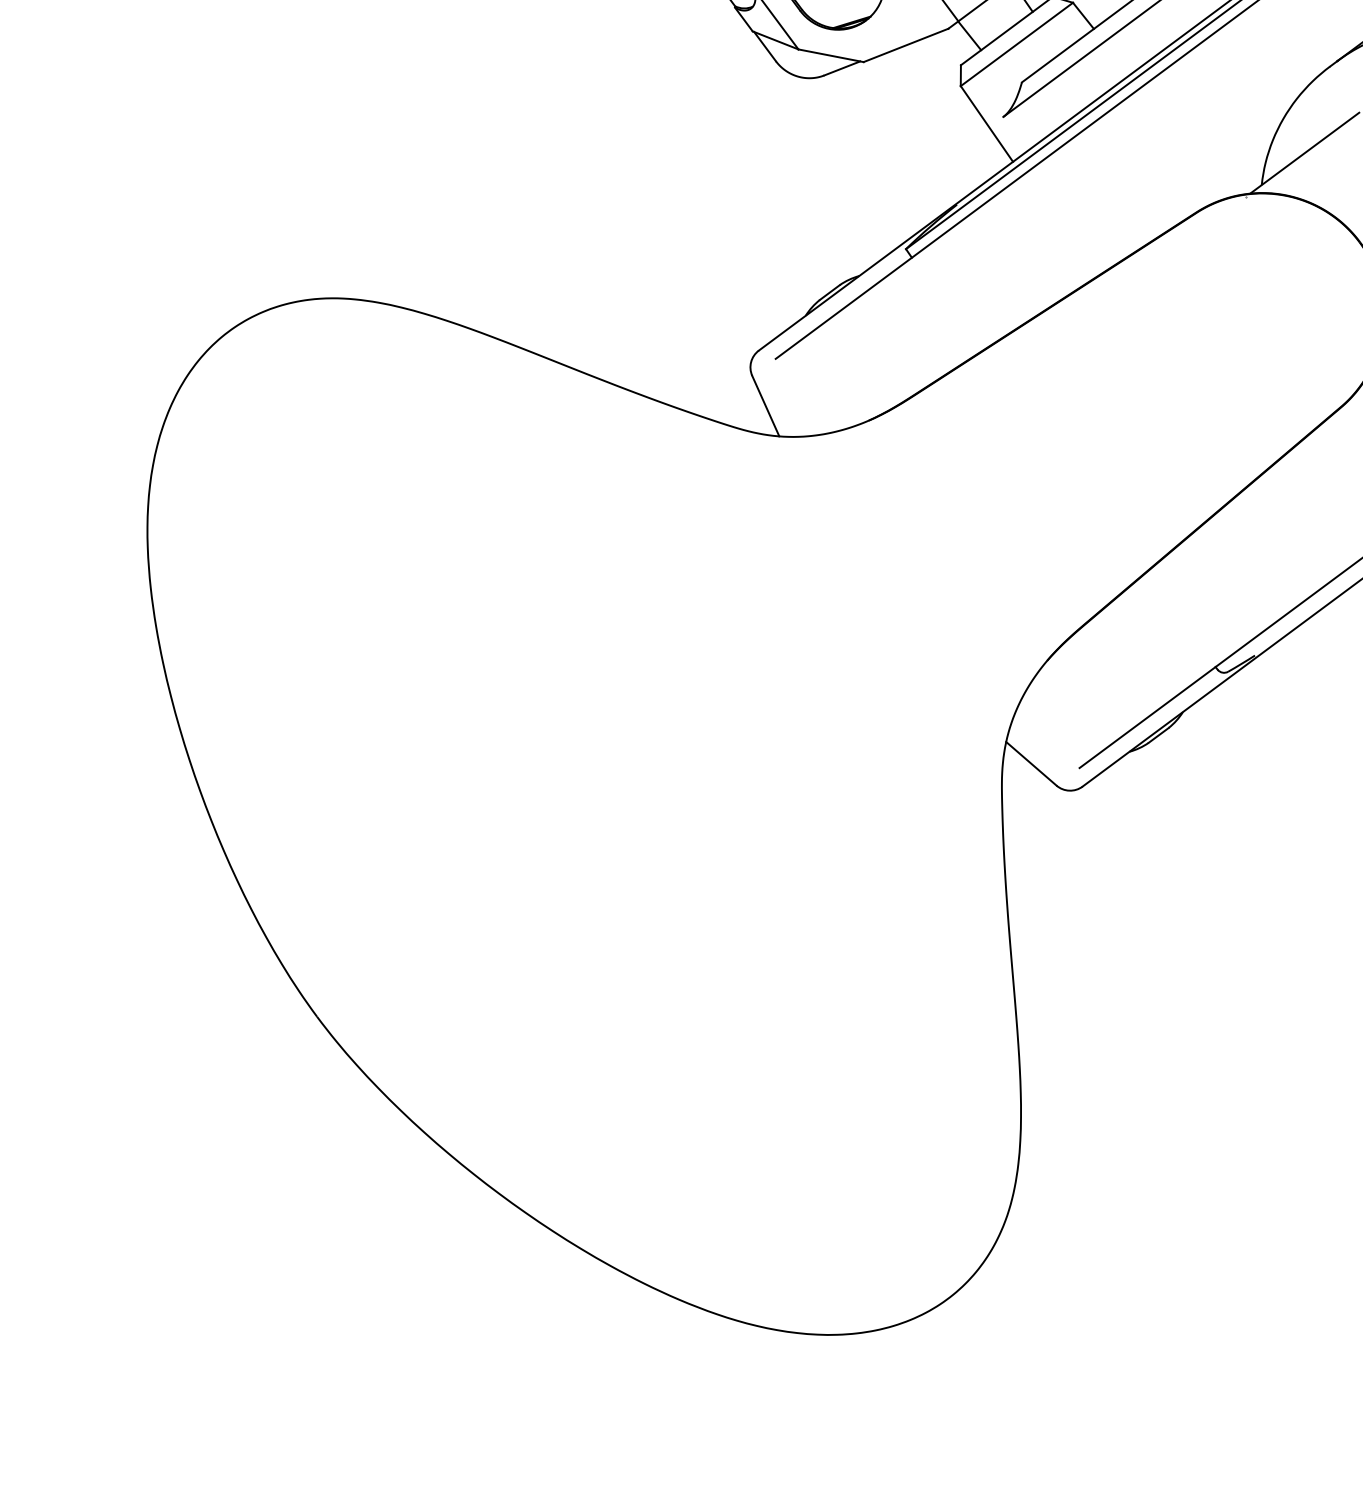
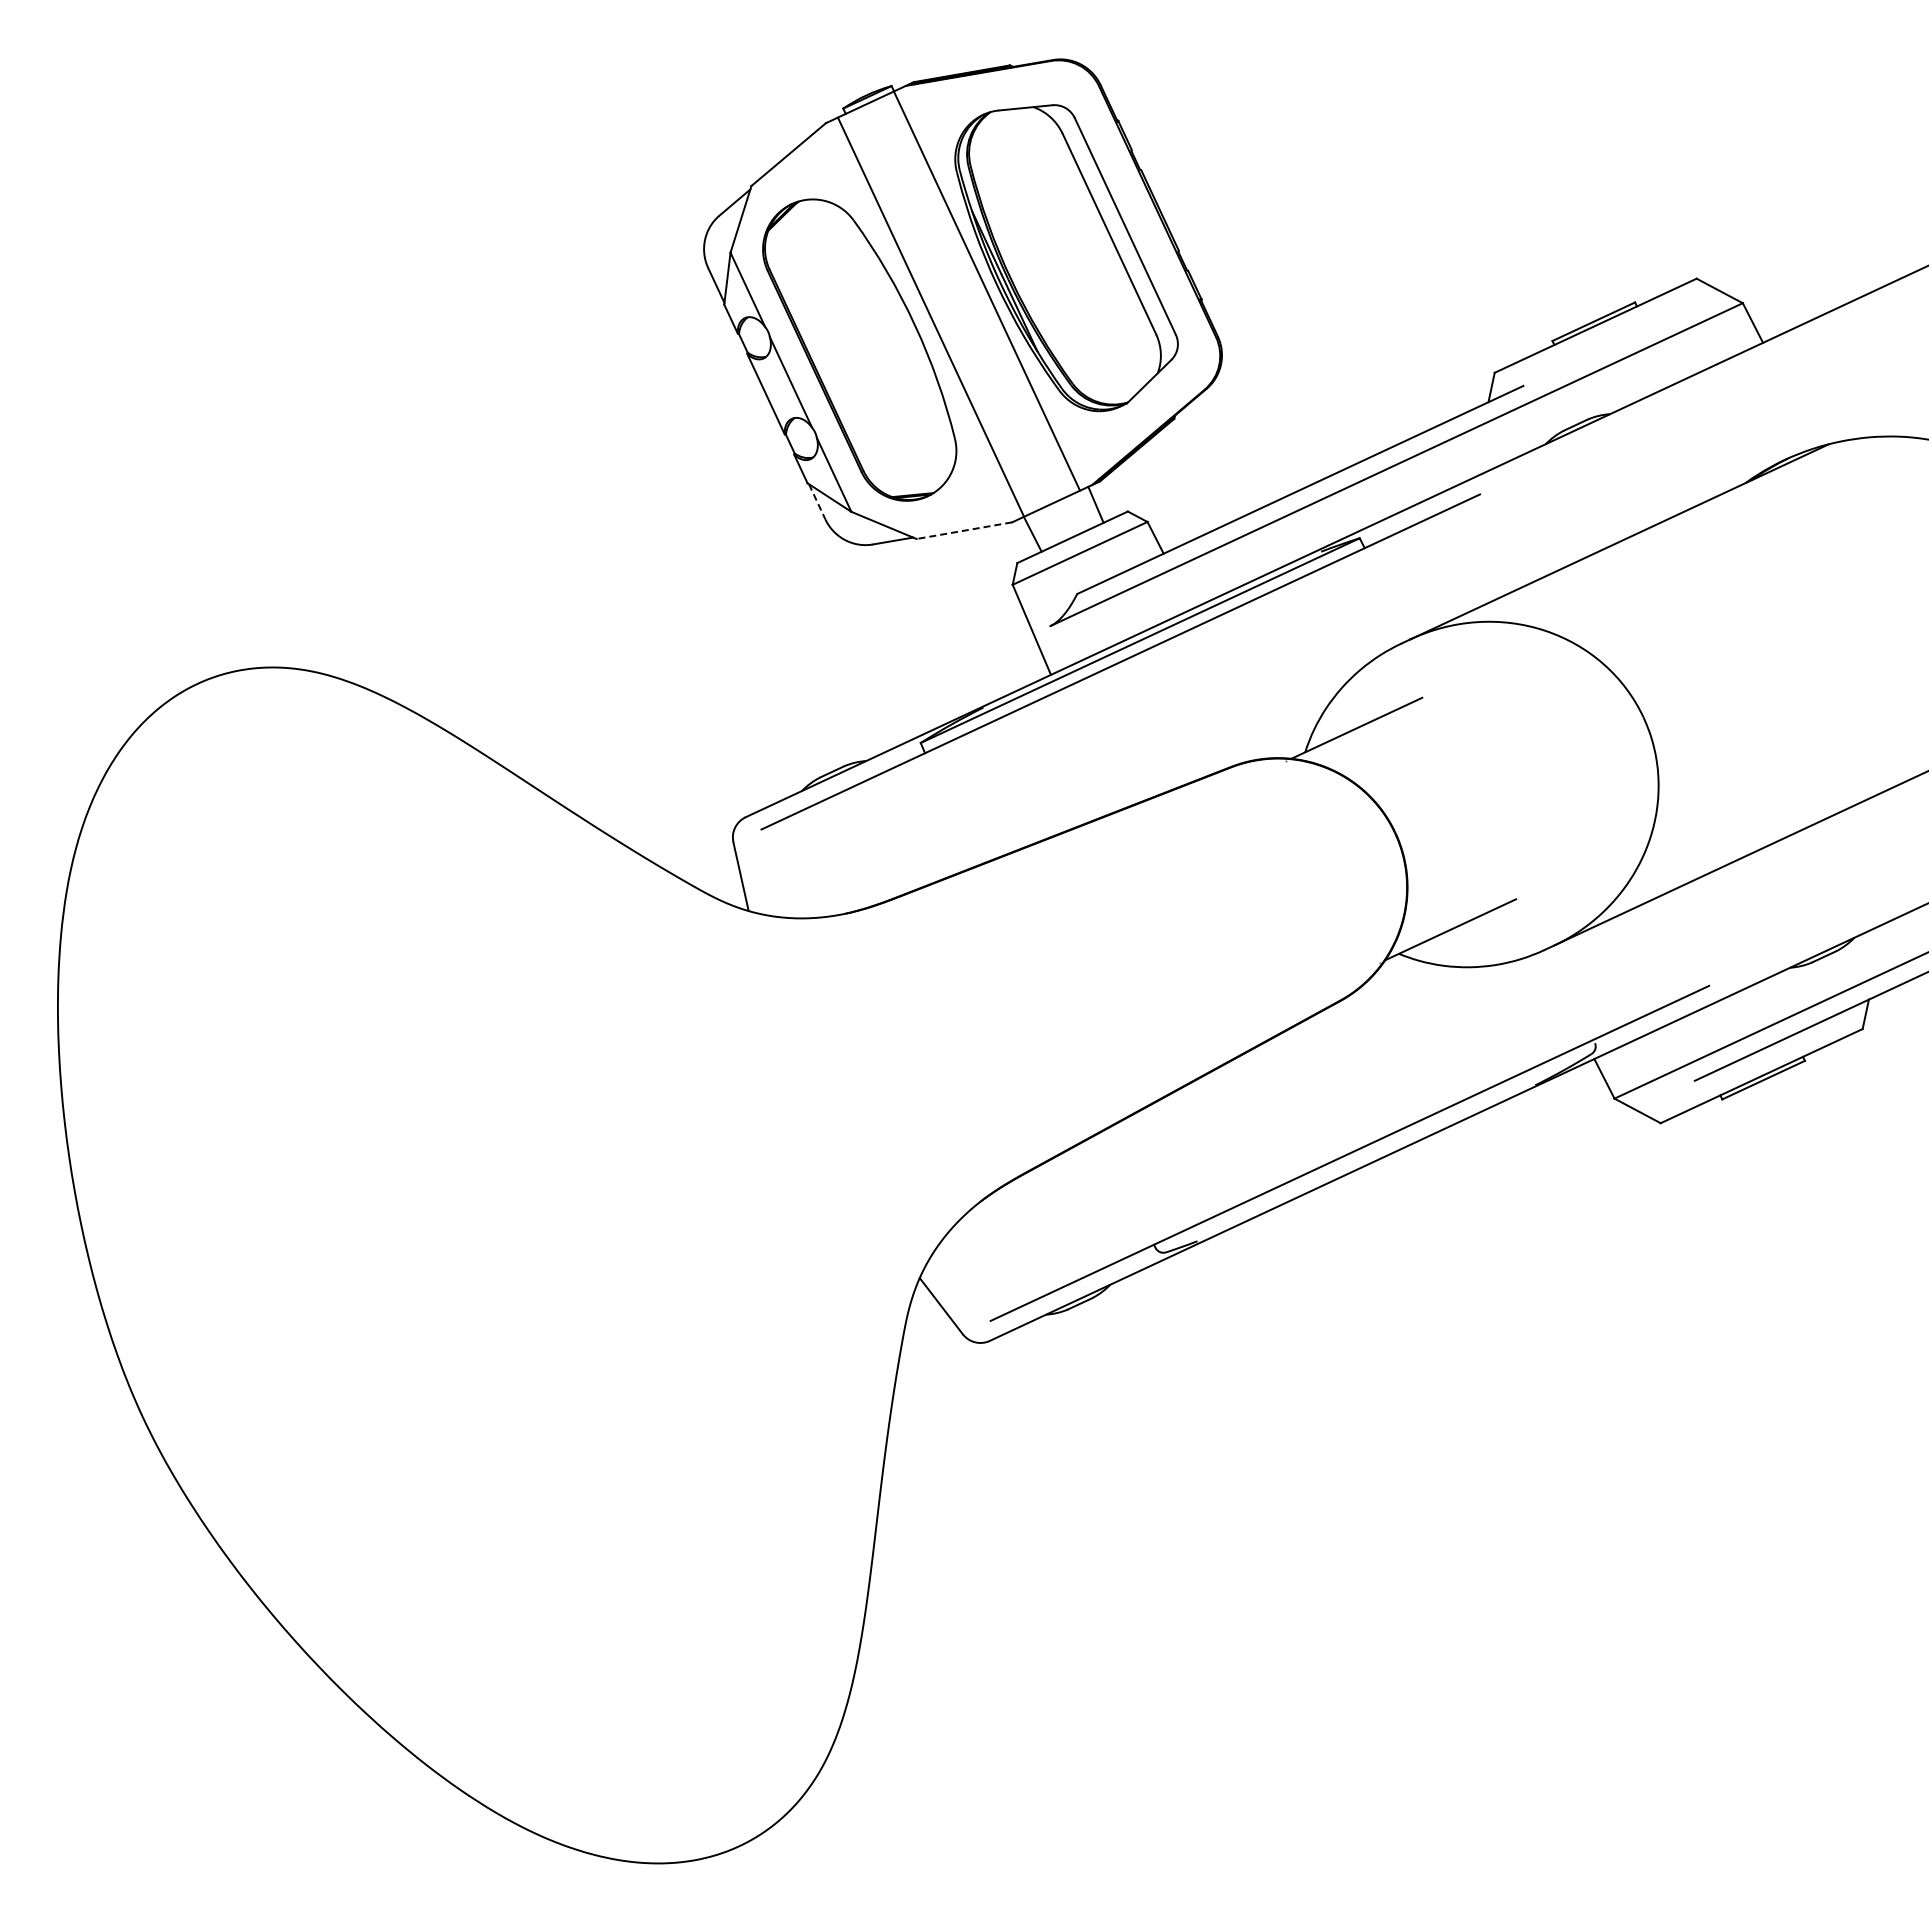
line: (905, 45) -> (963, 530), solid -> dashed
line: (765, 47) -> (817, 502), solid -> dashed

